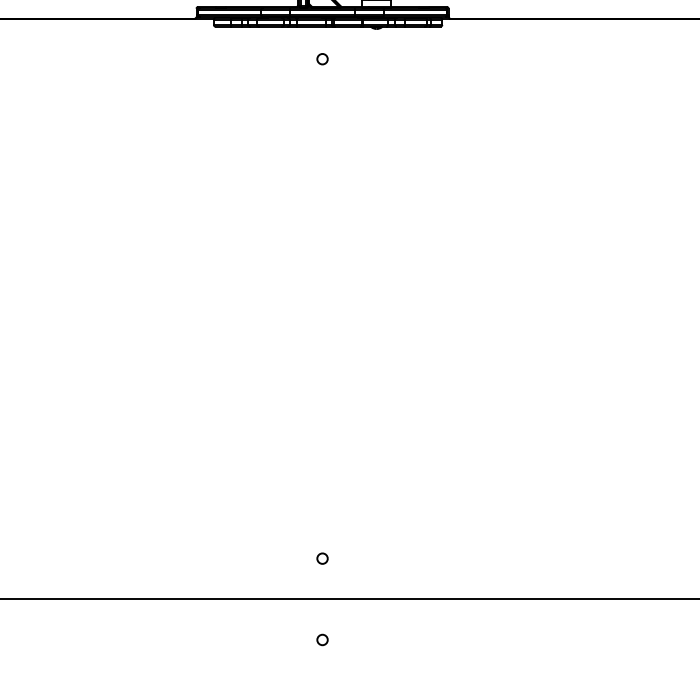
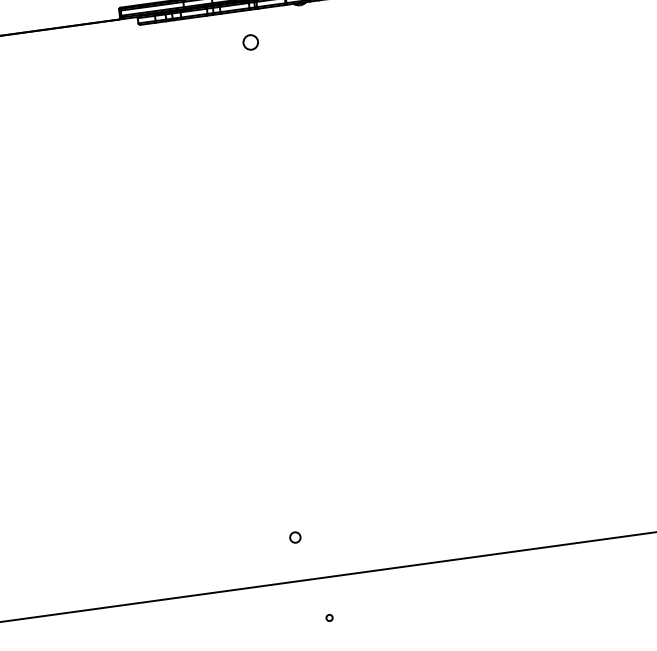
circle: (322, 59) -> (250, 42), size x1.4
circle: (322, 558) -> (295, 537), moved
circle: (322, 639) -> (329, 617), size x0.6

